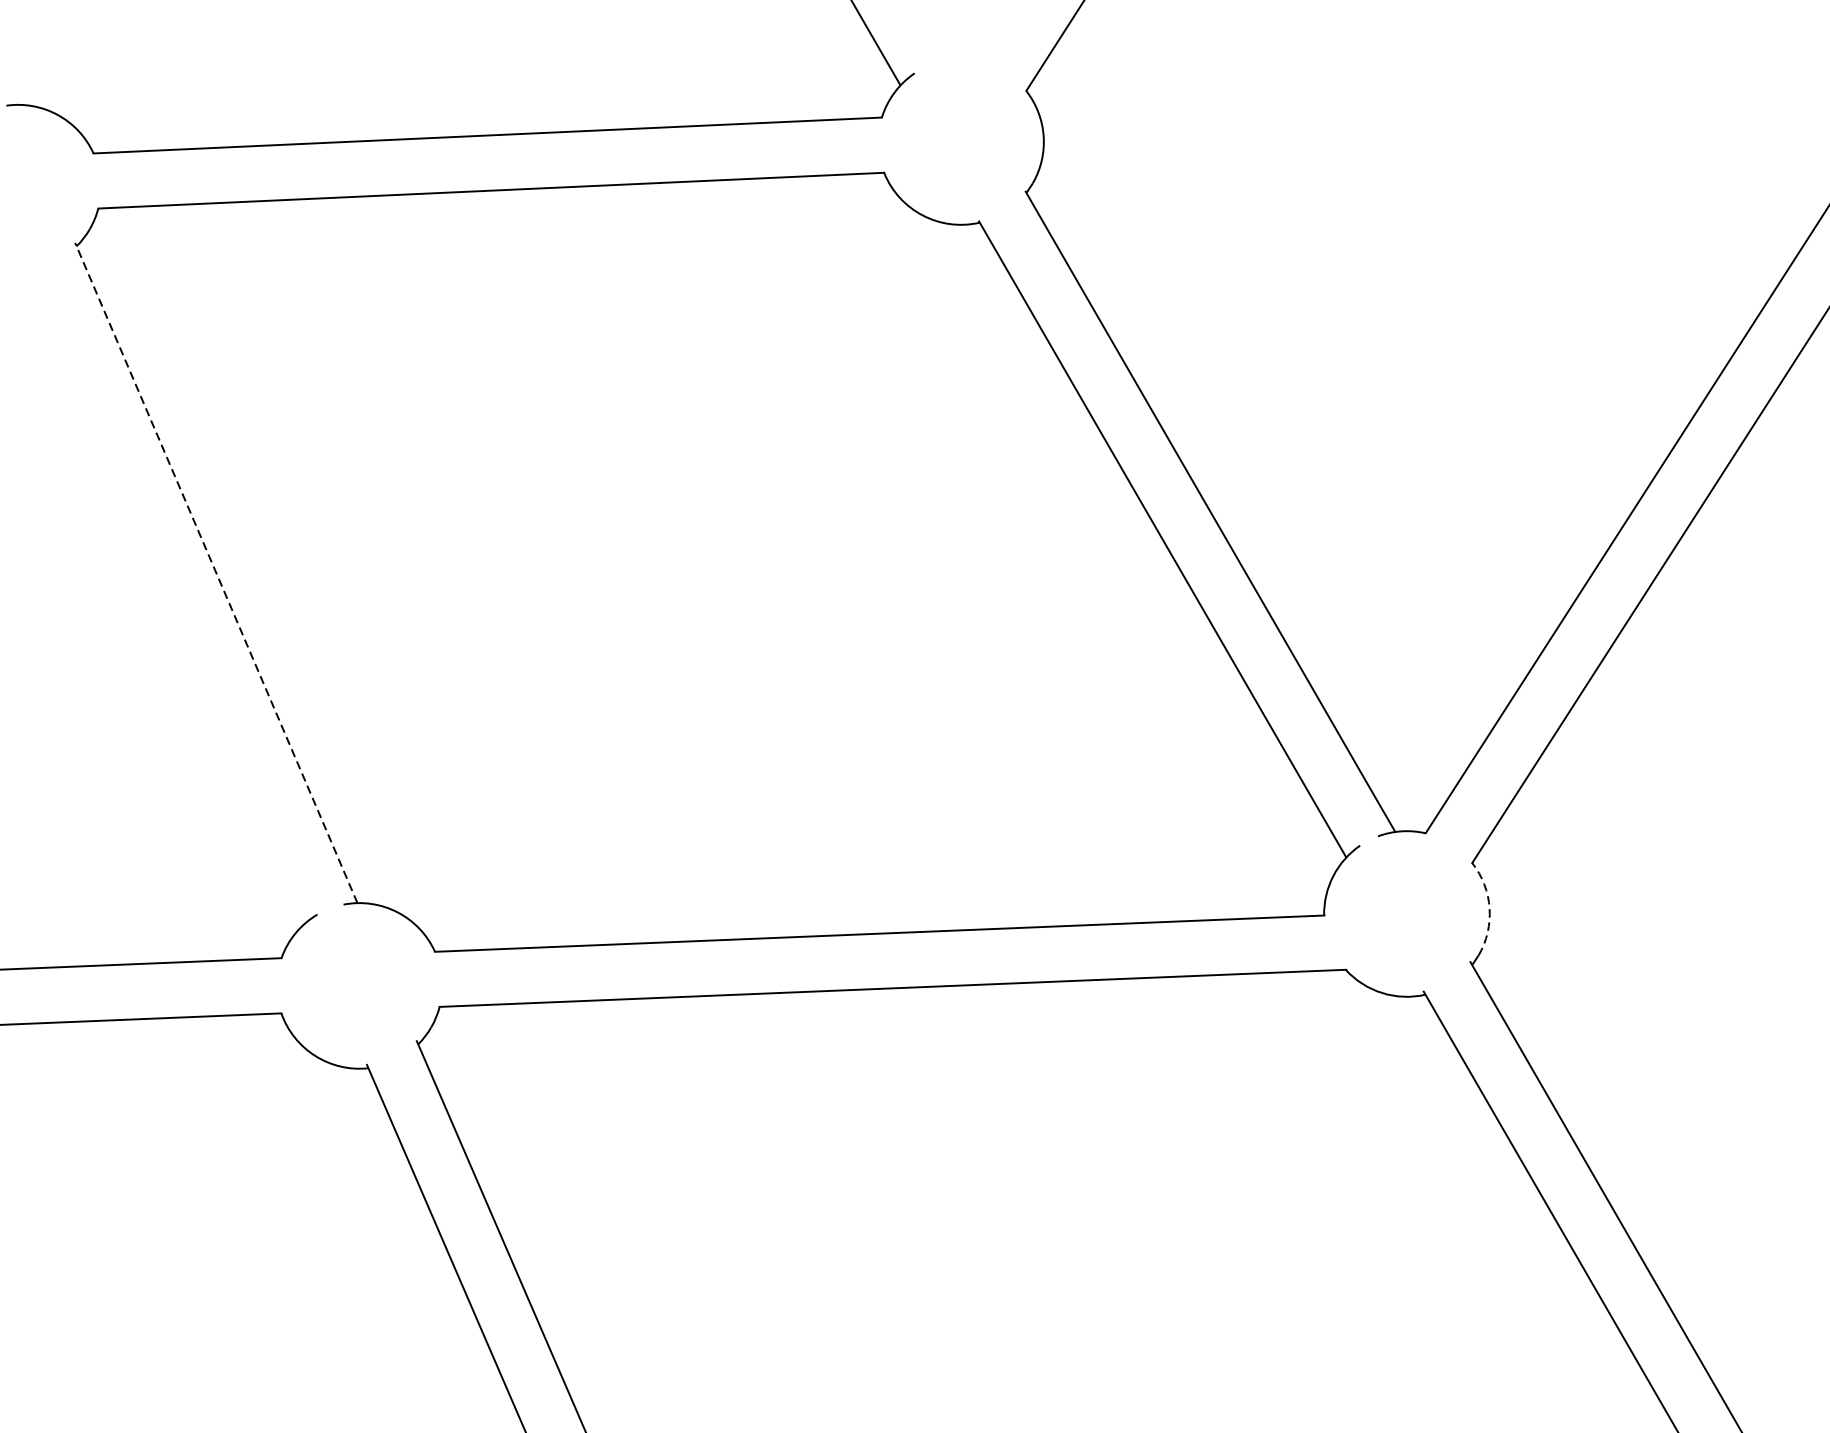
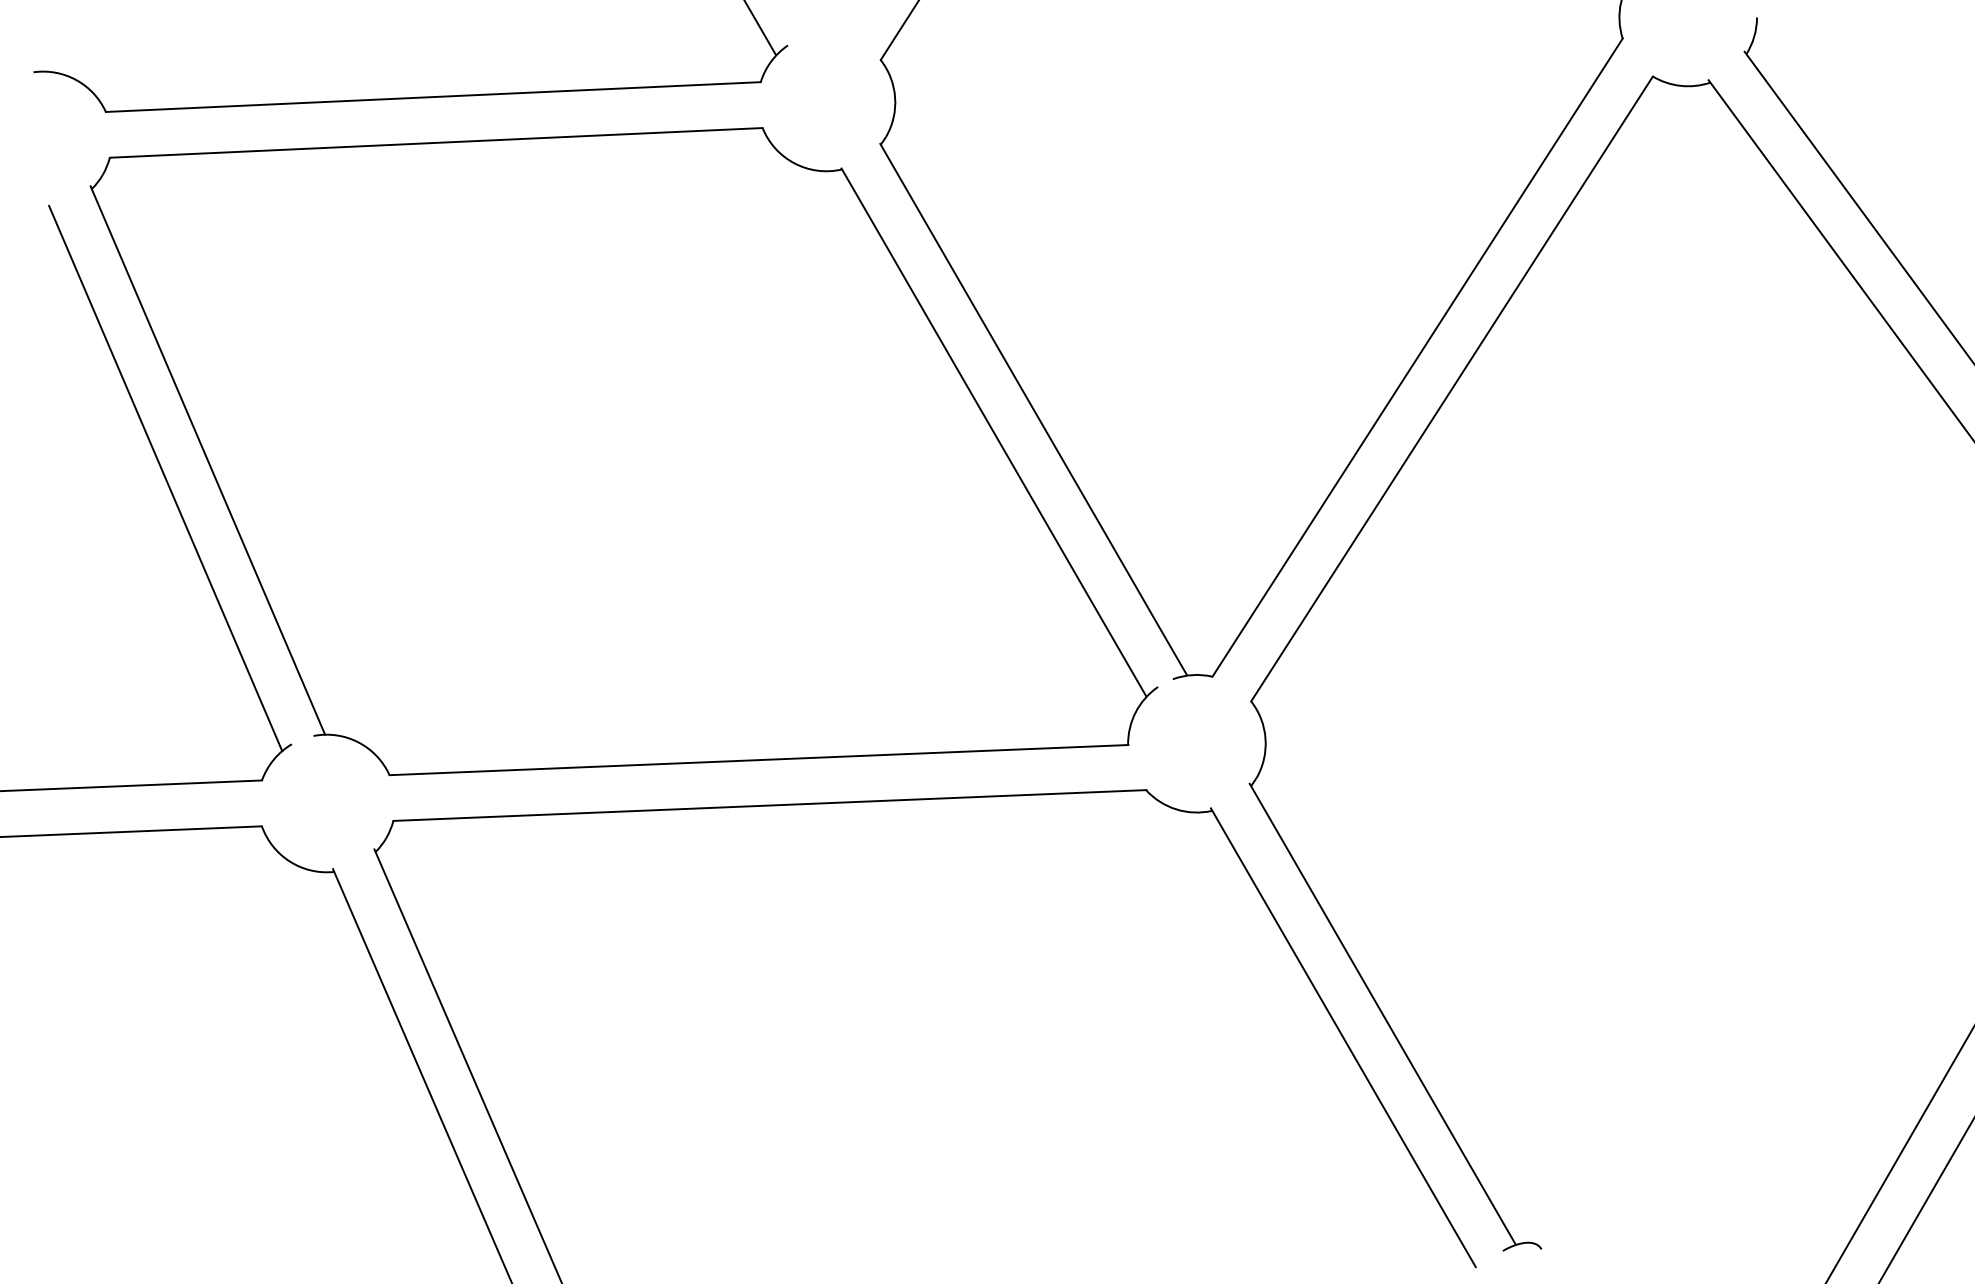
line: (215, 573) -> (207, 460), dashed -> solid
line: (165, 594) -> (165, 478), added
arc: (1489, 908) -> (1265, 739), dashed -> solid

